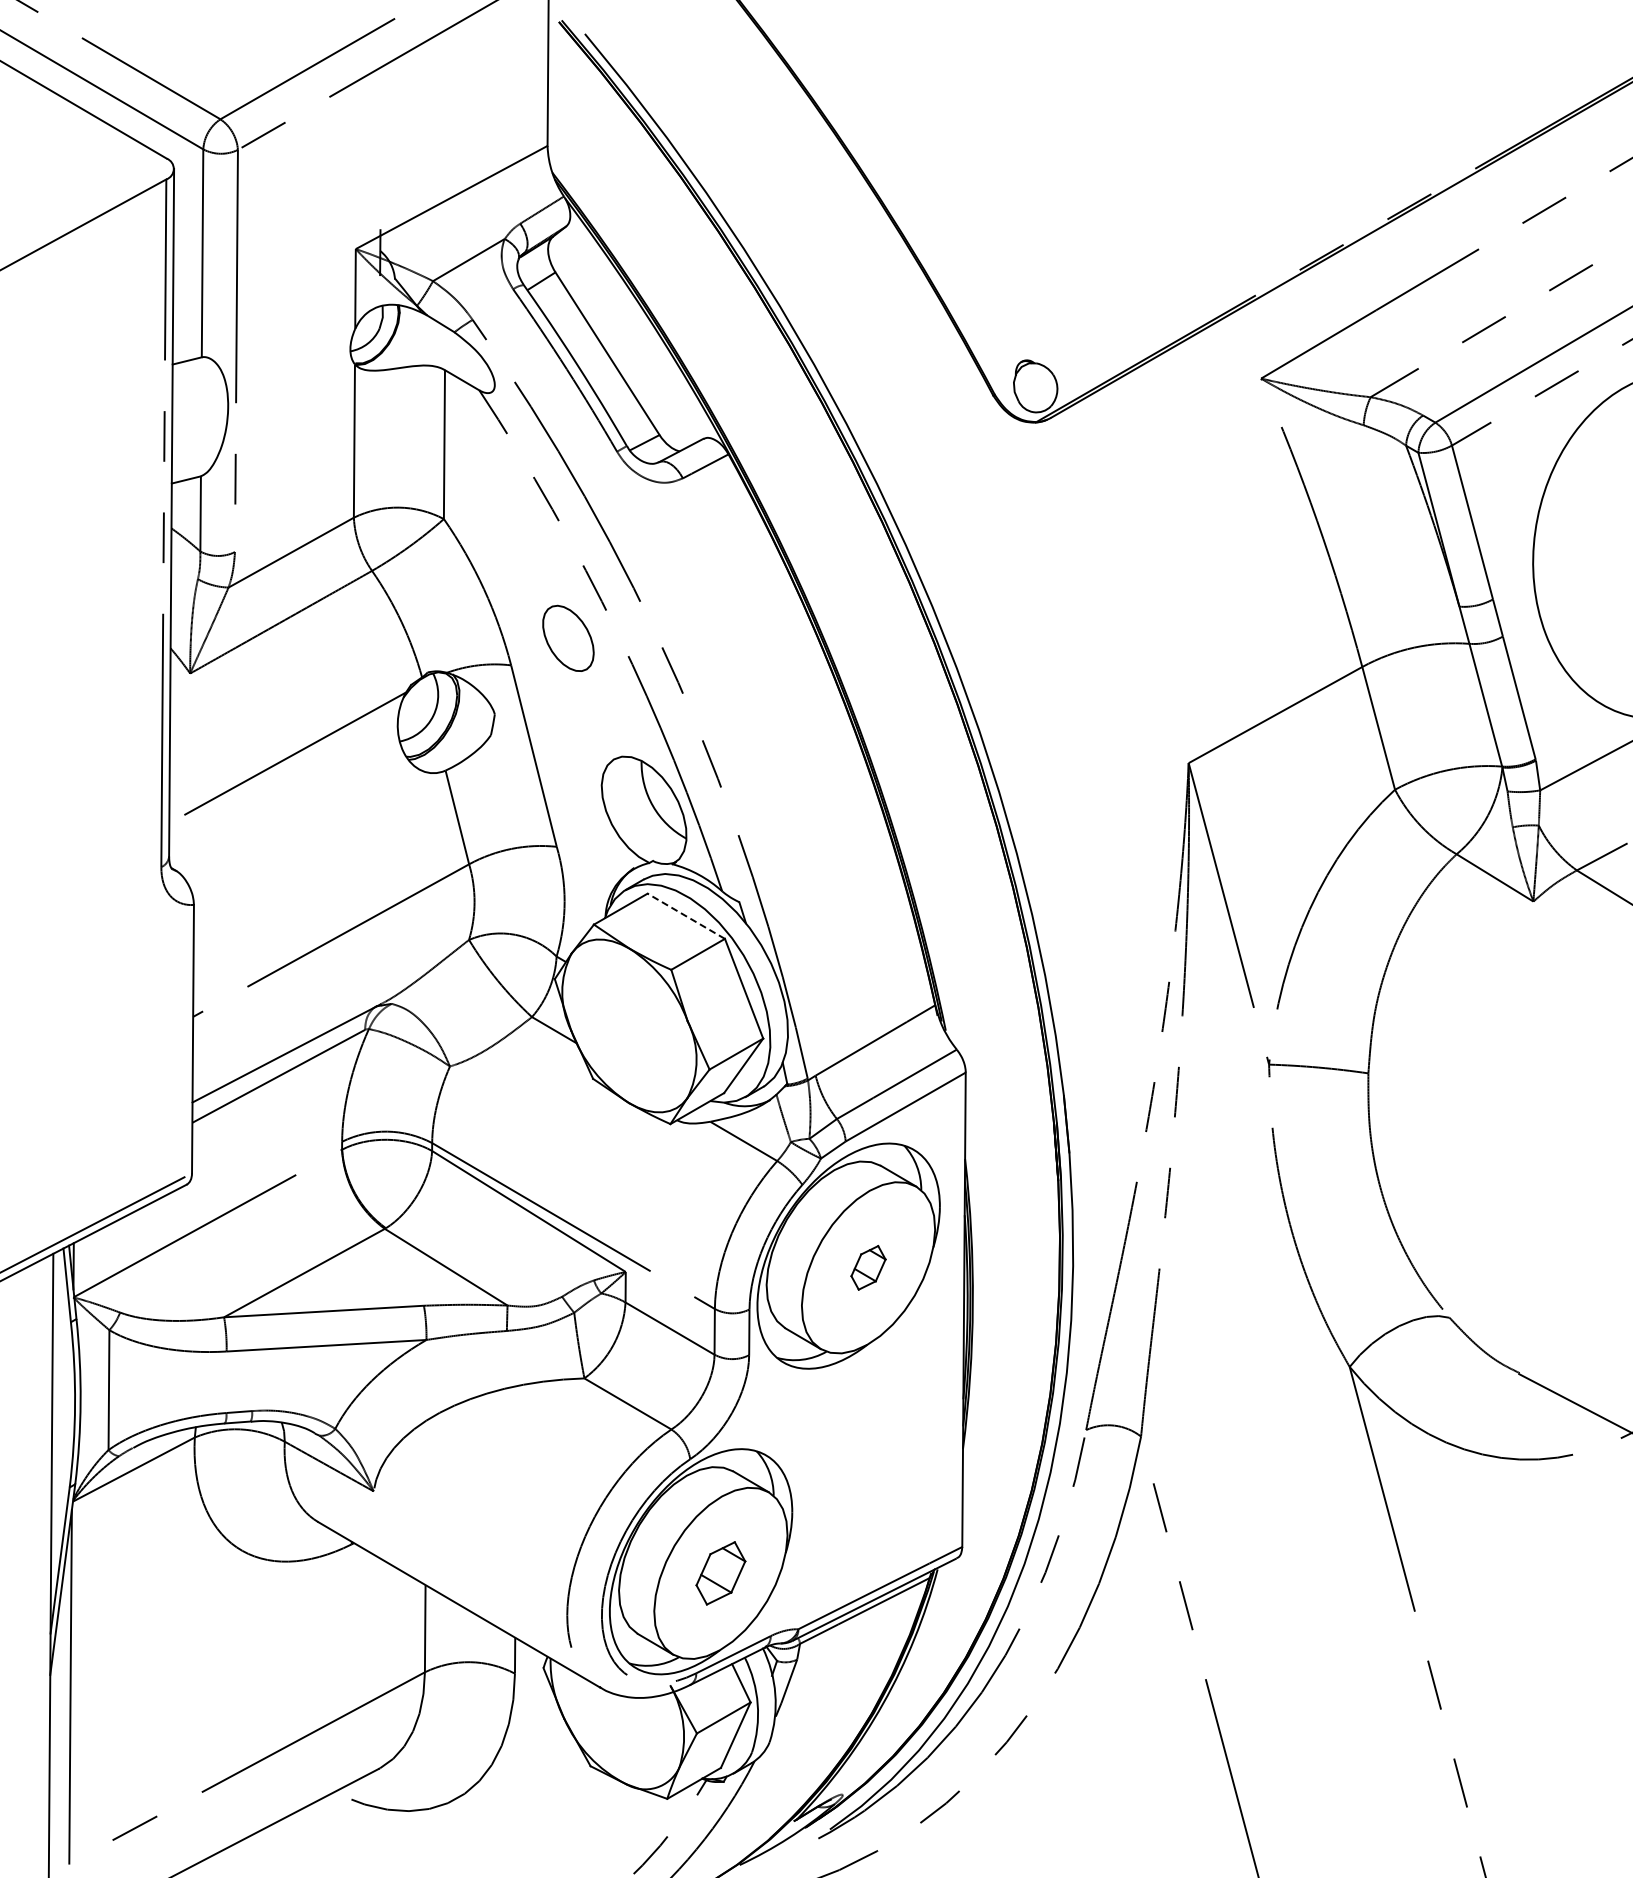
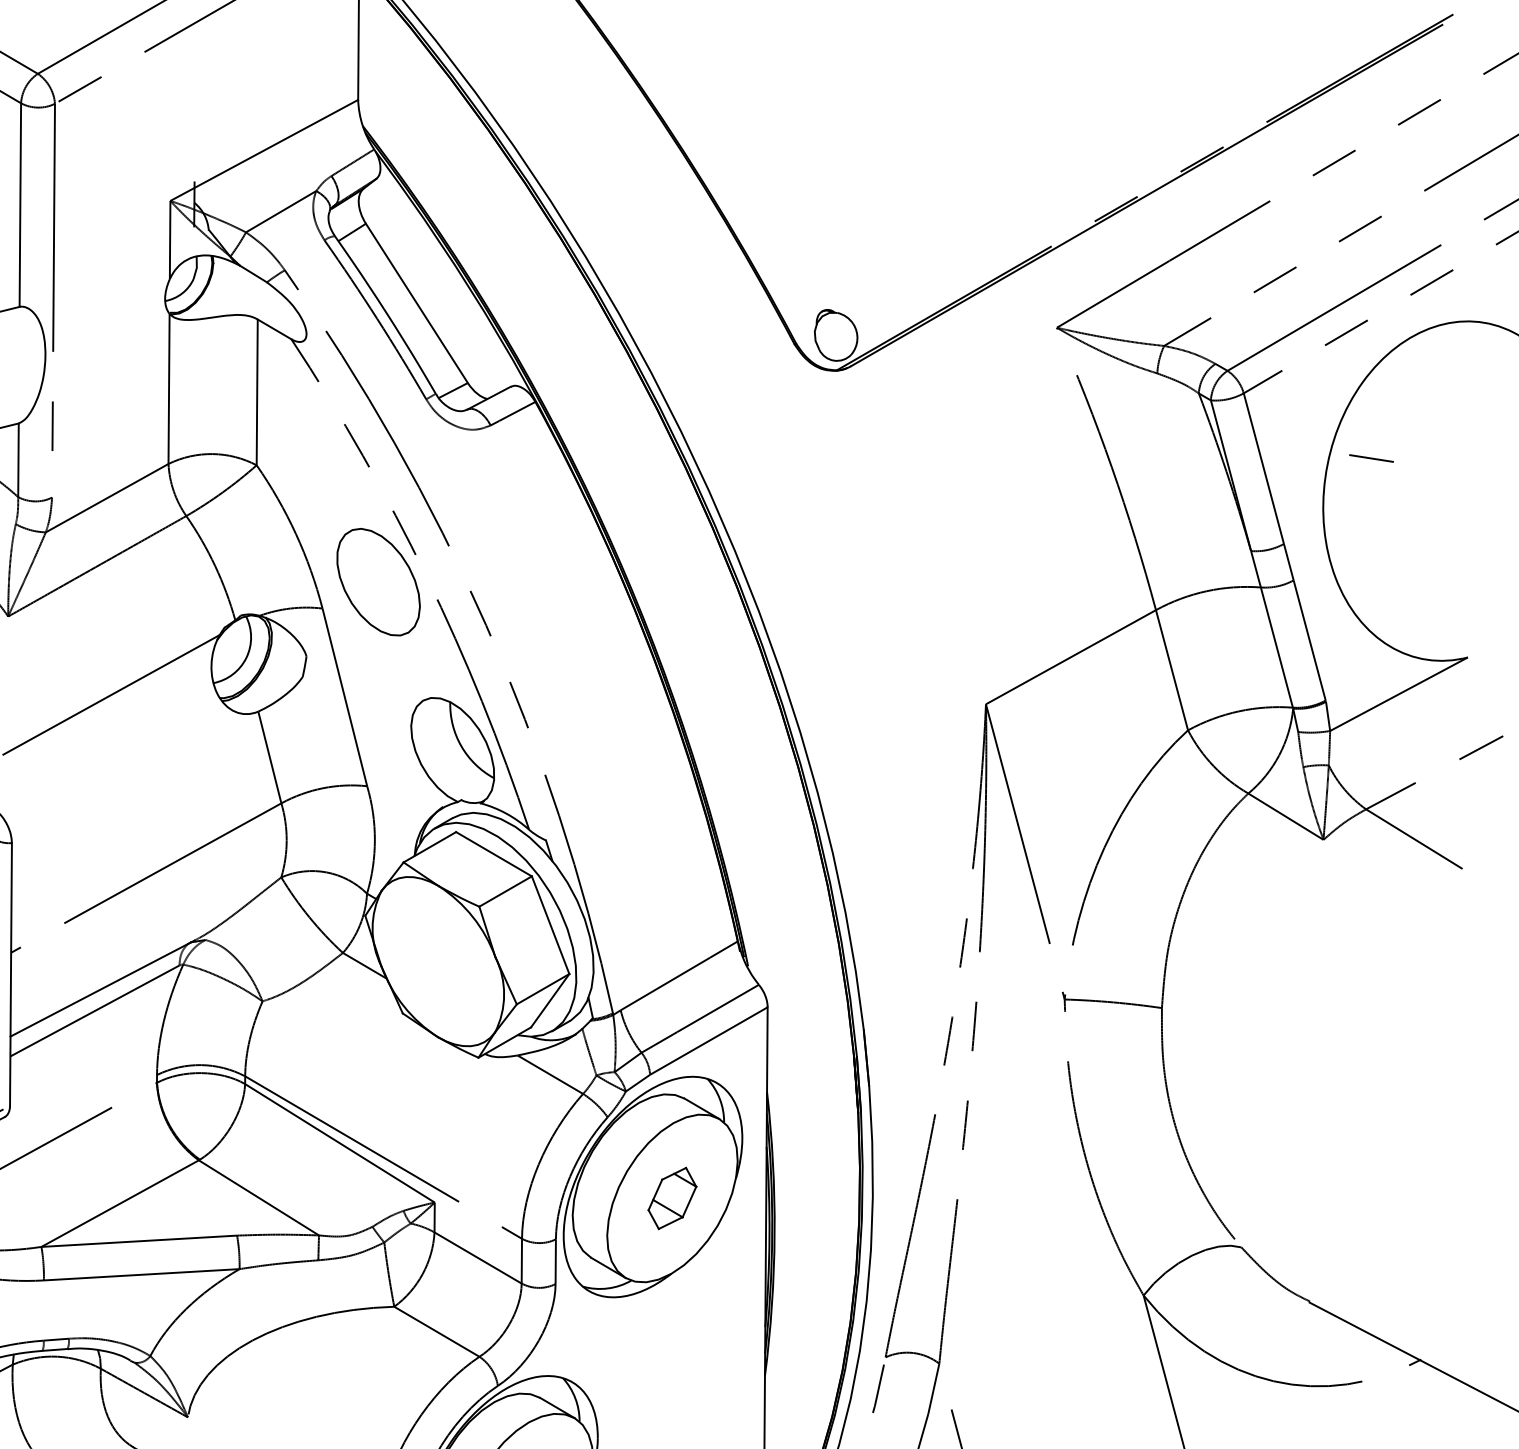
line: (1582, 511) -> (1371, 457), added
part: (568, 638) -> (378, 582), size x1.67
line: (686, 916) -> (494, 854), dashed -> solid
part: (868, 1267) -> (672, 1198), size x1.43

